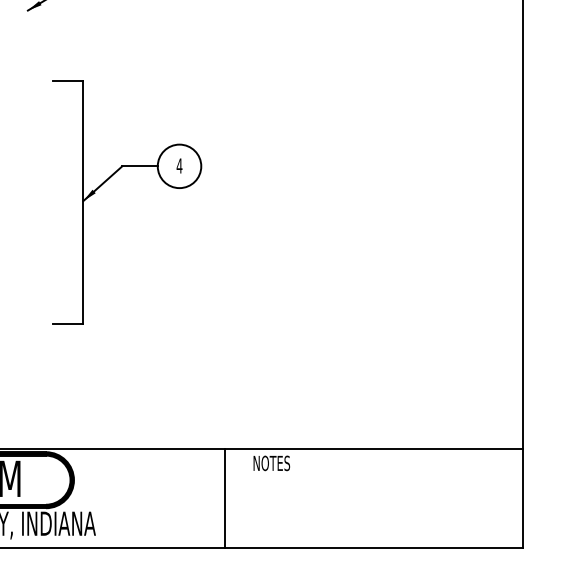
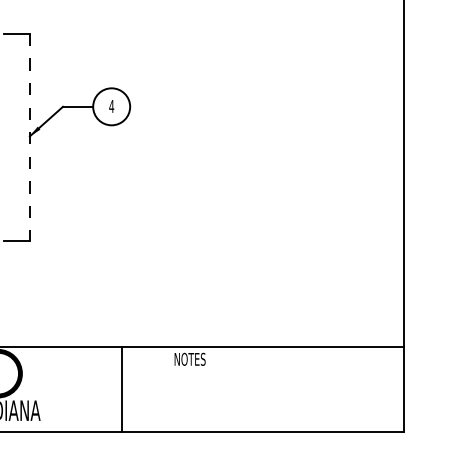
line: (83, 202) -> (30, 137), solid -> dashed
line: (225, 498) -> (121, 389), moved

